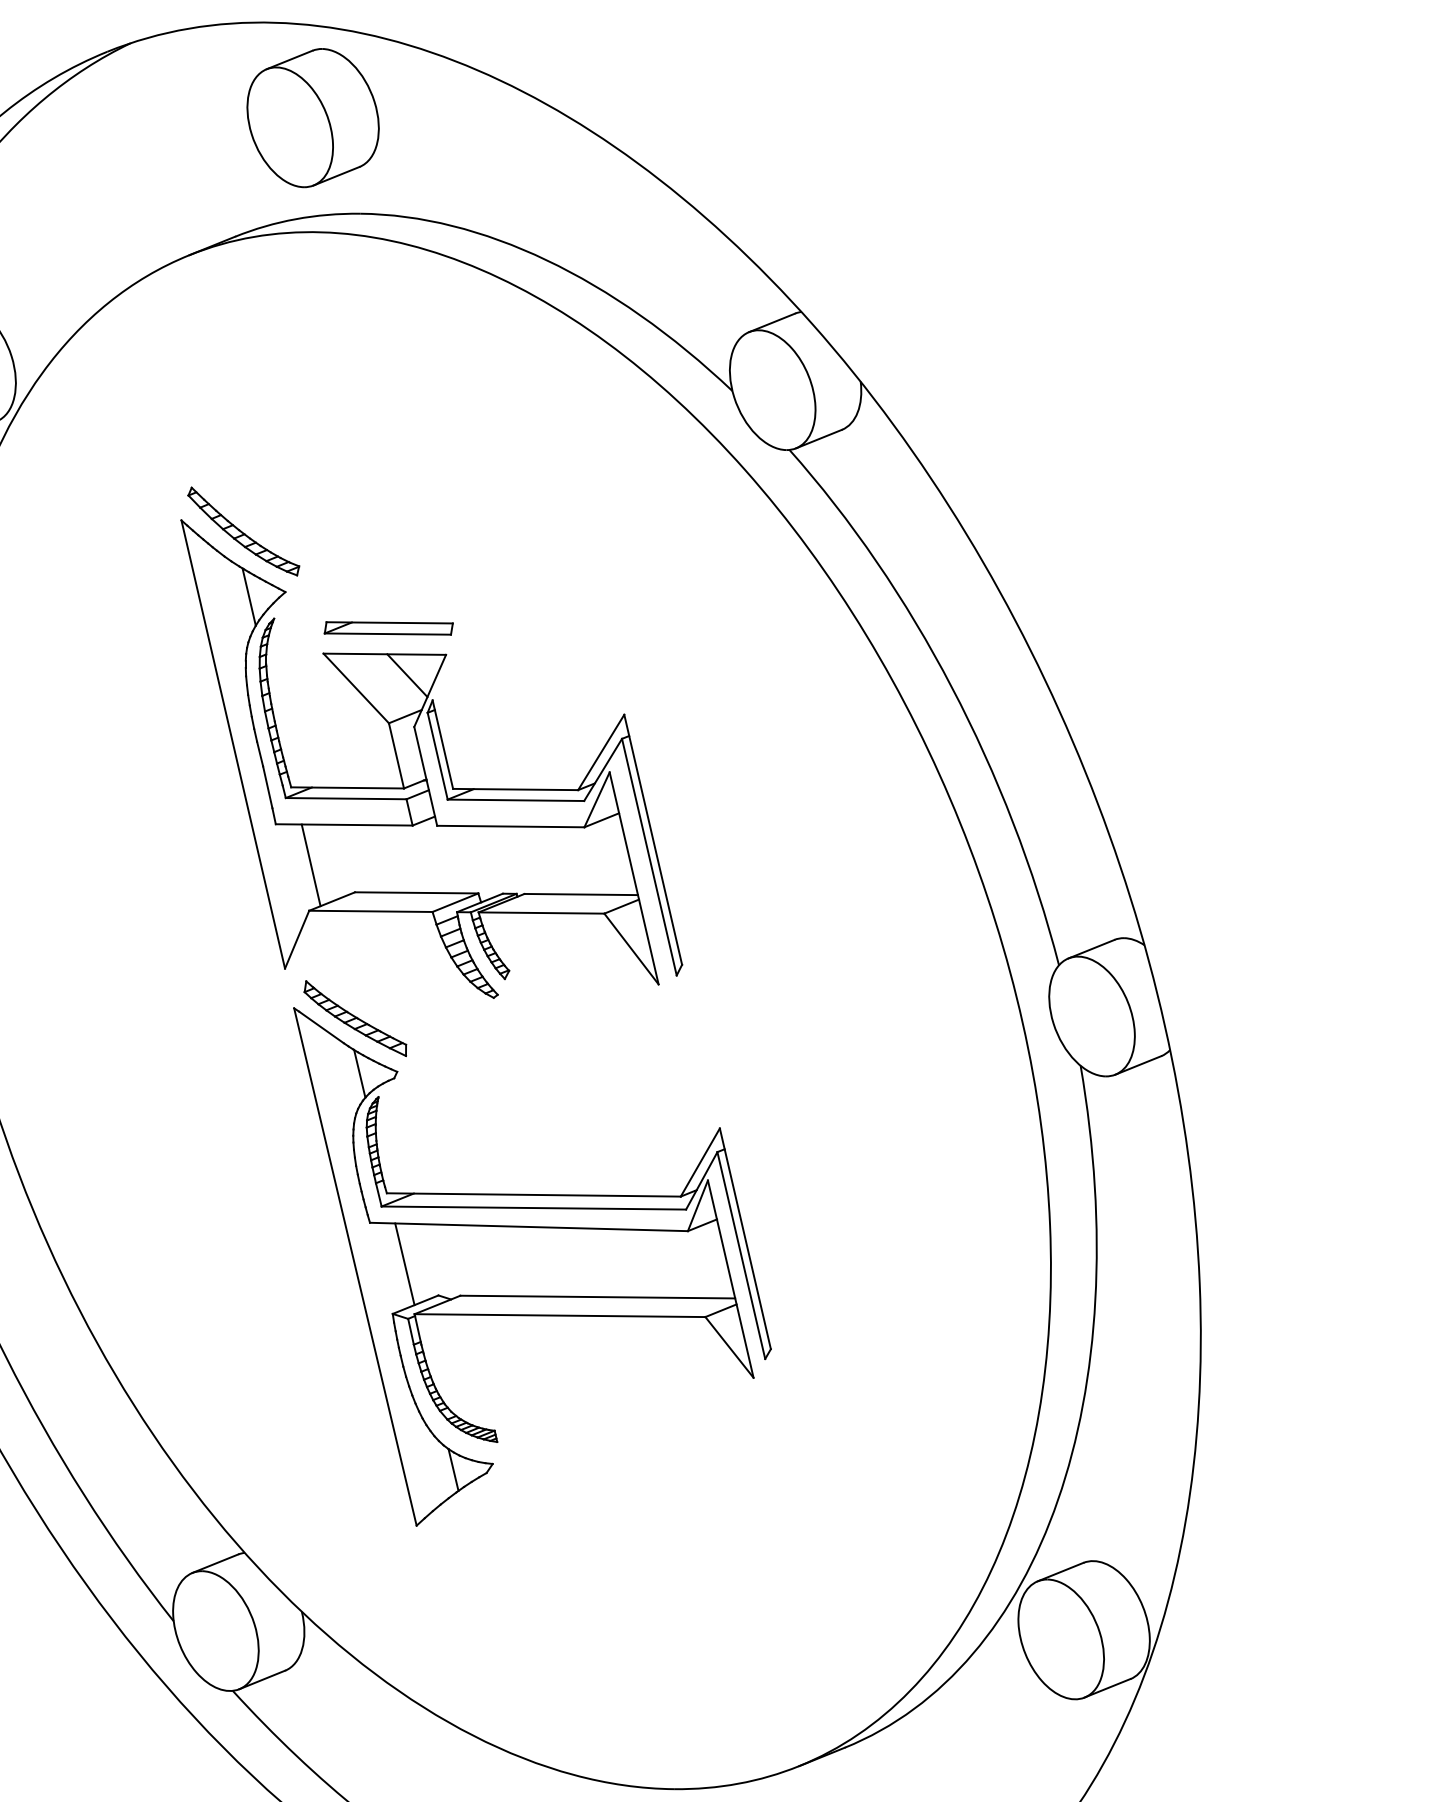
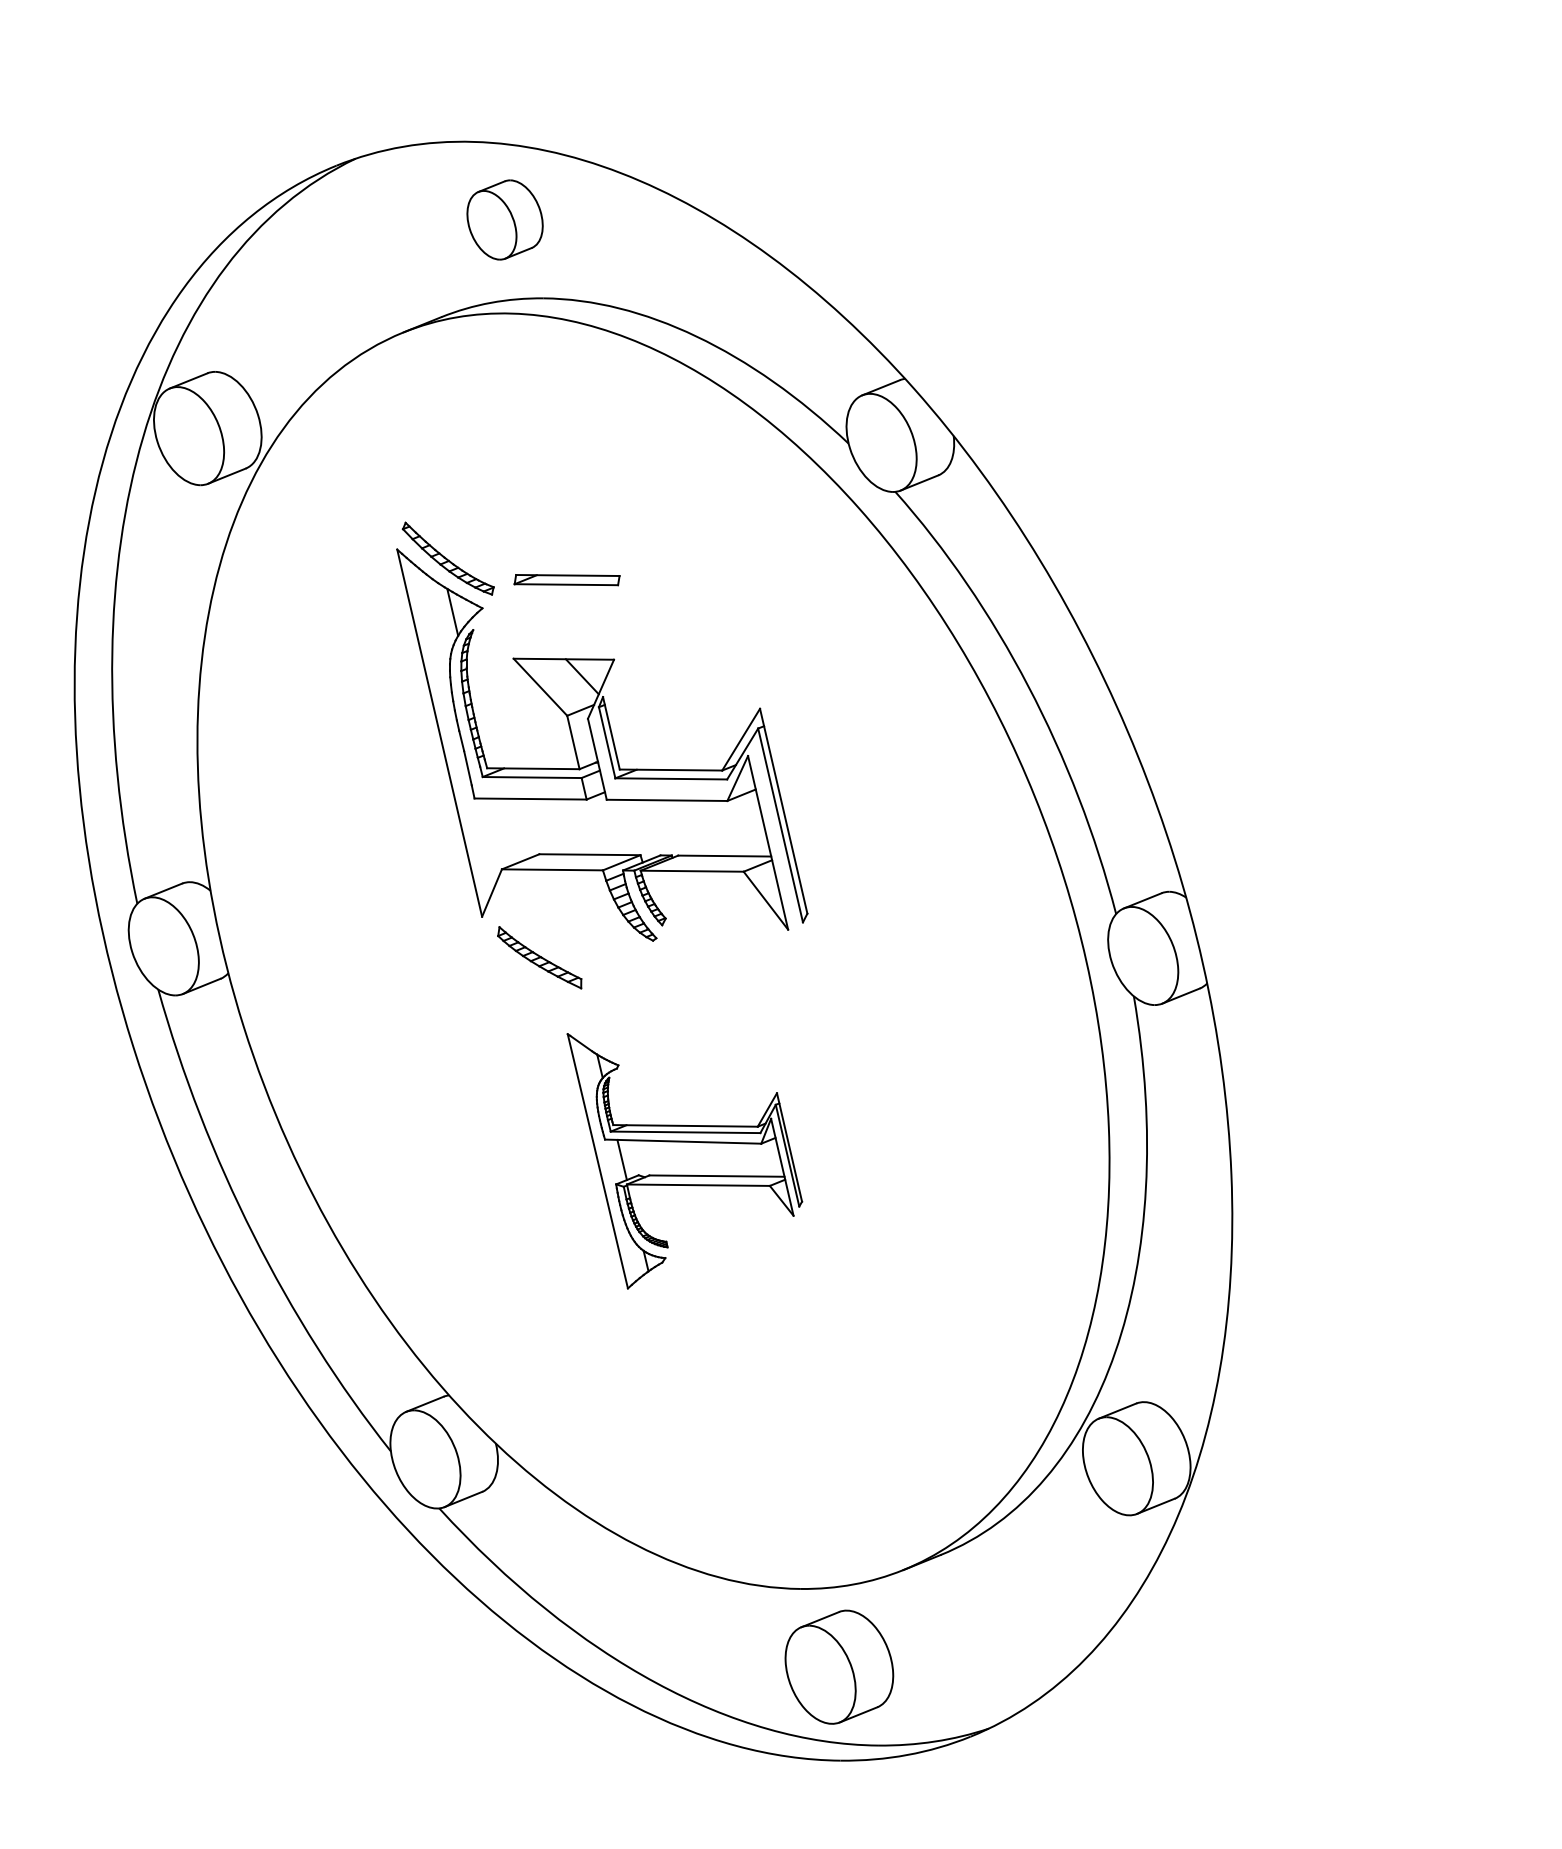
part: (312, 117) -> (504, 219), size x0.7
part: (388, 628) -> (566, 580), moved
line: (311, 864) -> (503, 831), removed
part: (532, 1267) -> (684, 1161), size x0.6

